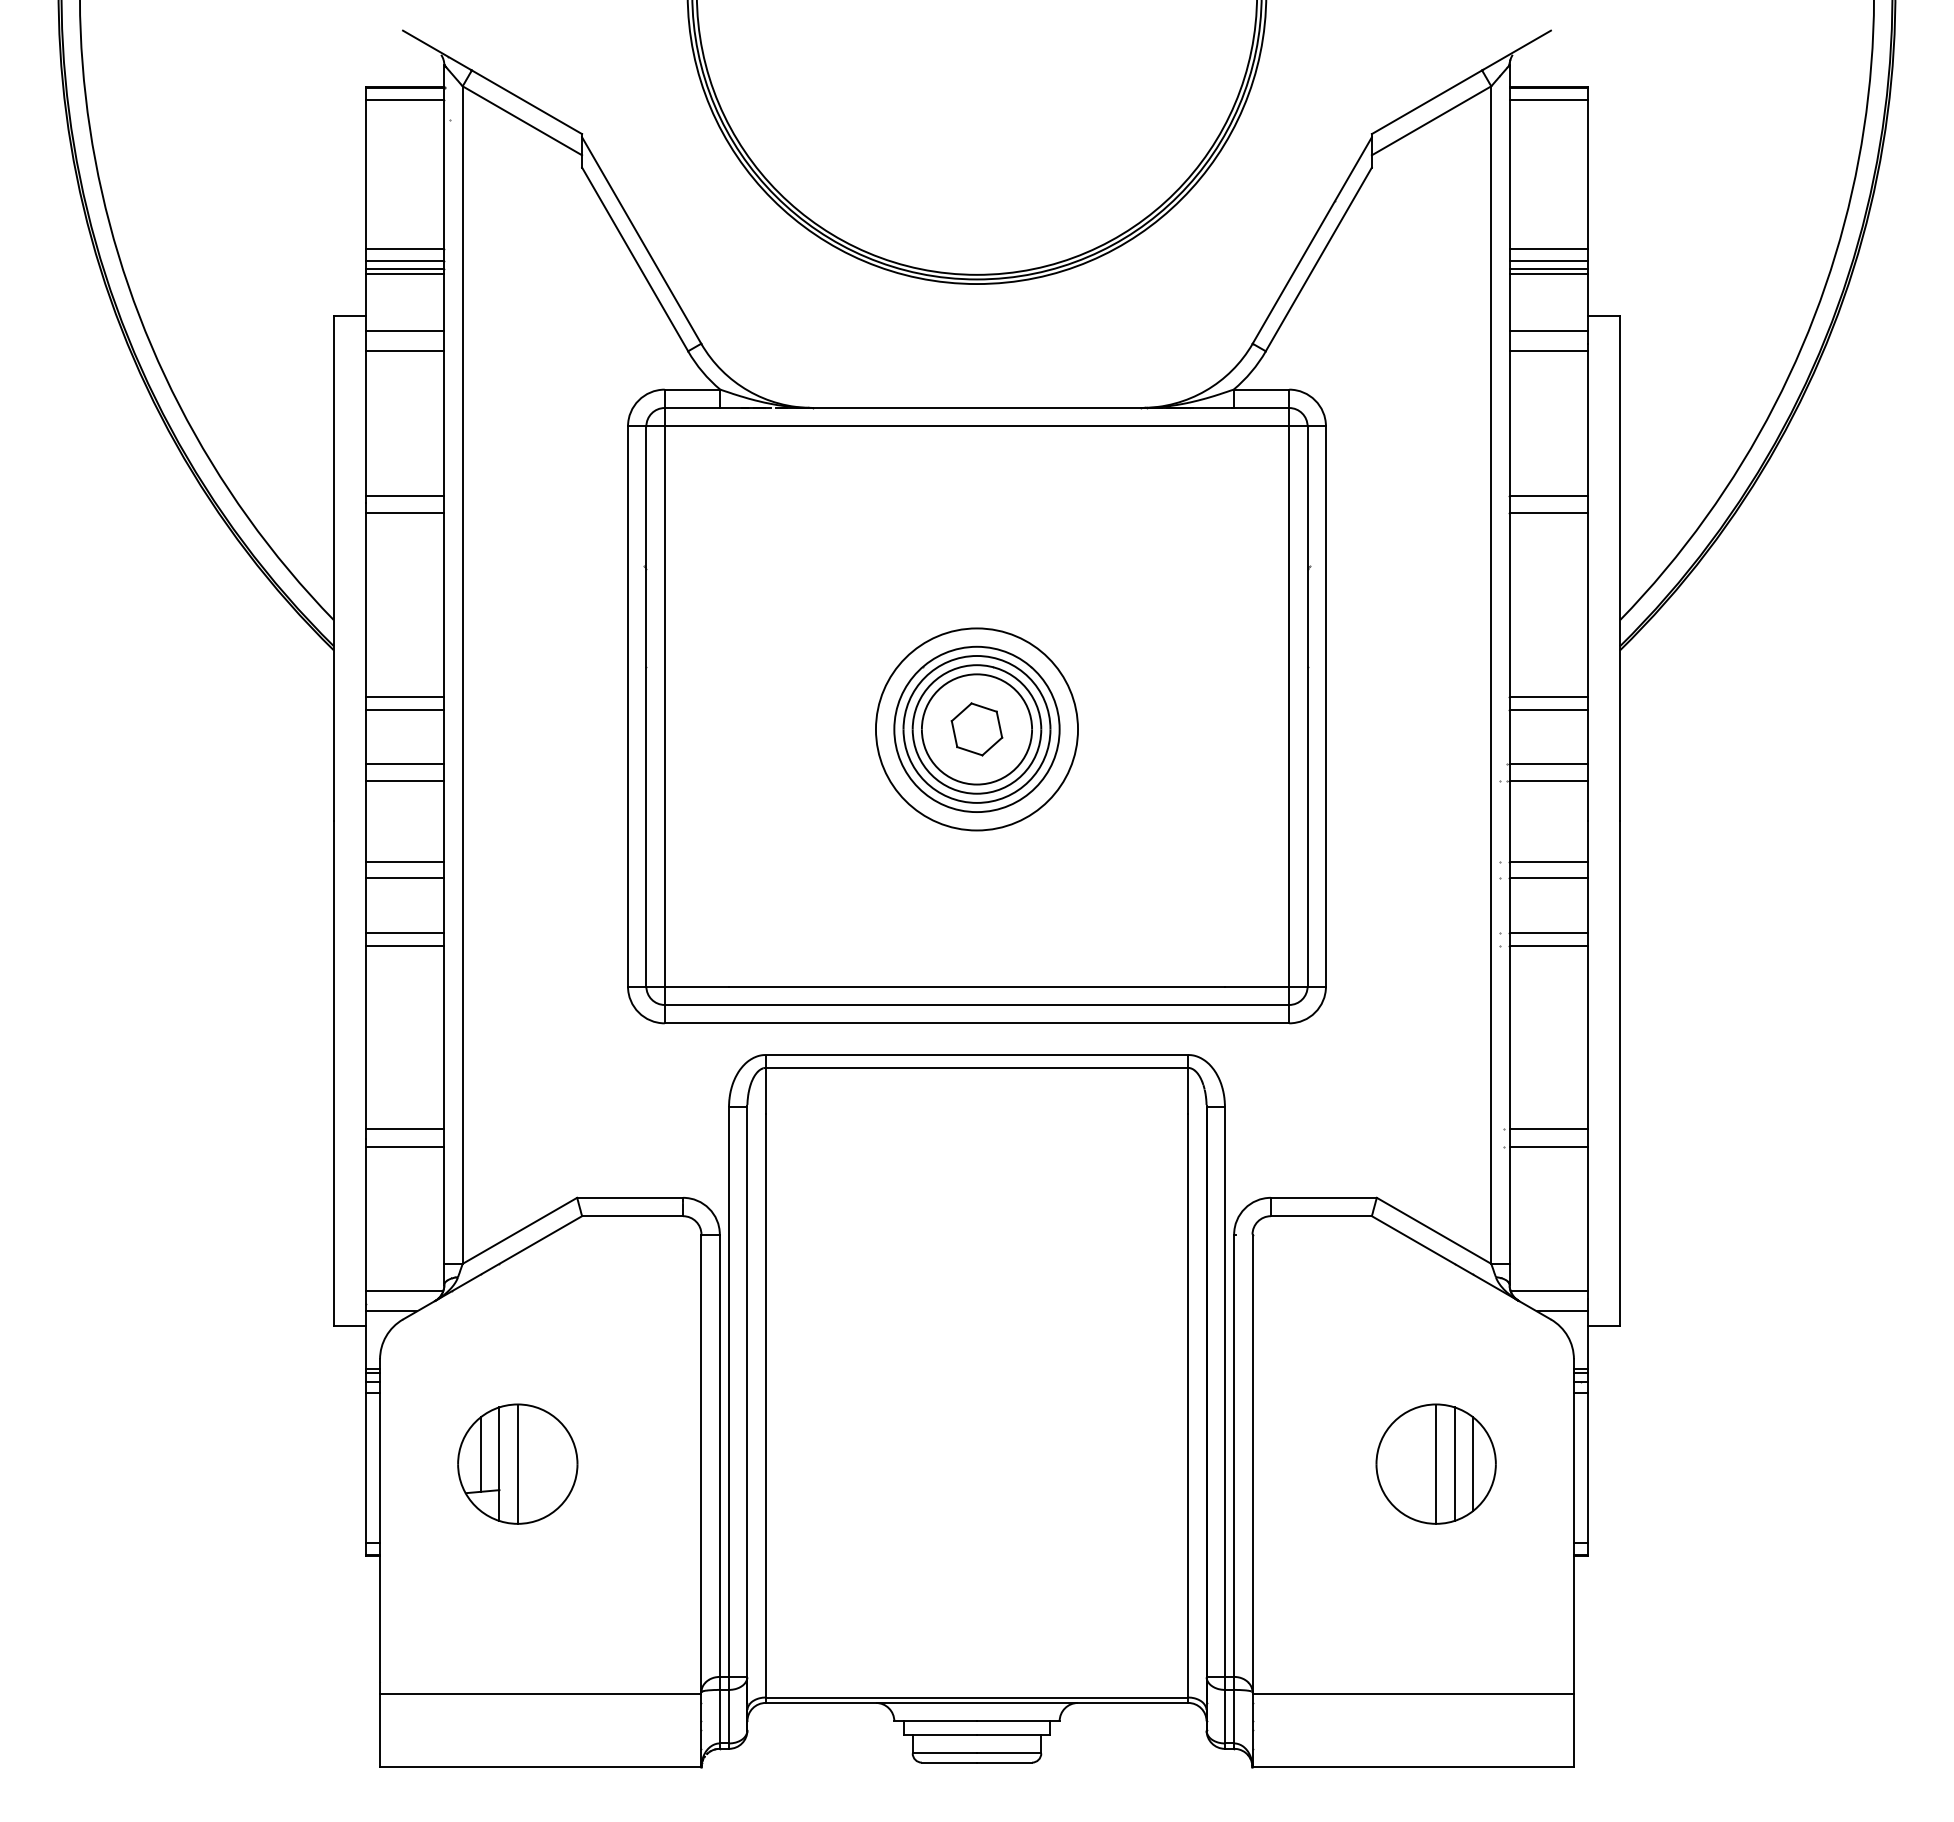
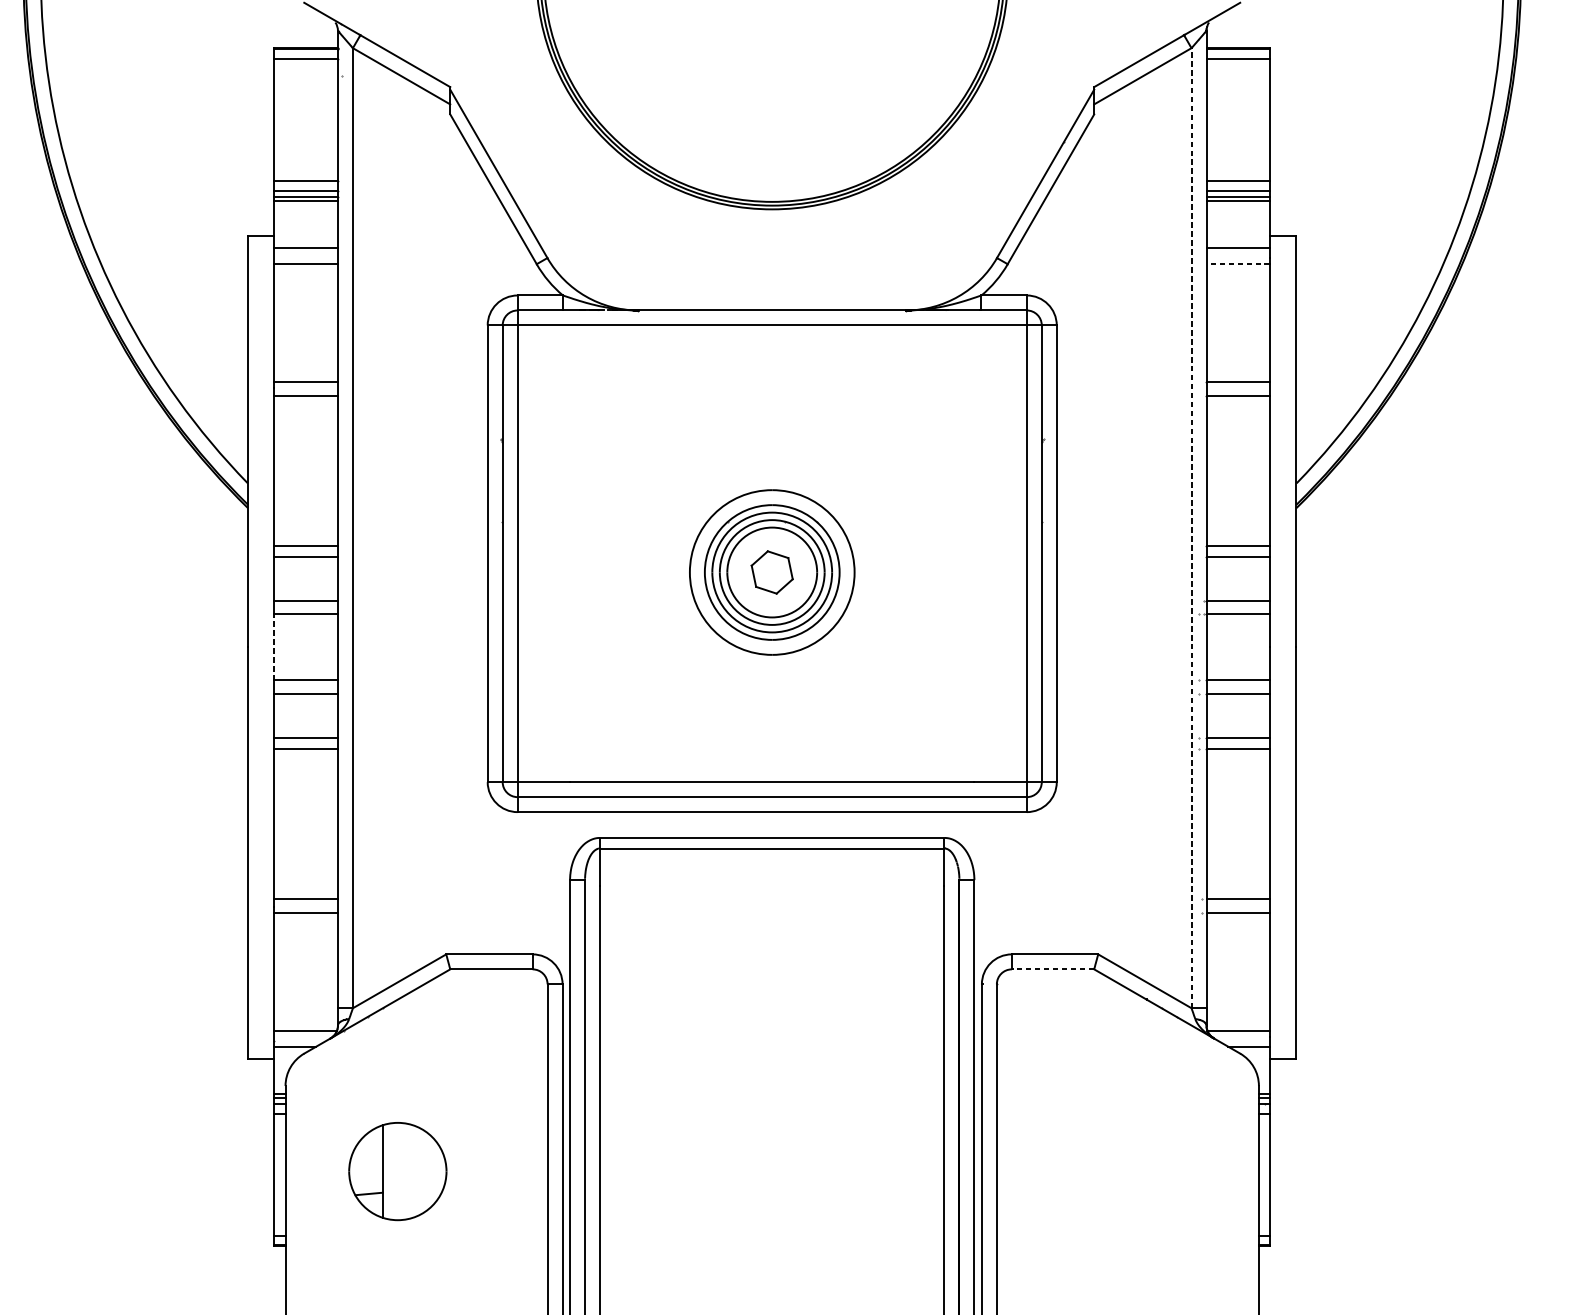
line: (1548, 351) -> (1238, 264), solid -> dashed
line: (1491, 675) -> (1191, 528), solid -> dashed
line: (366, 821) -> (274, 647), solid -> dashed
line: (1321, 1216) -> (1053, 969), solid -> dashed
line: (481, 1454) -> (368, 1163), removed
line: (517, 1463) -> (397, 1170), removed
part: (1435, 1463) -> (1146, 1170), removed

